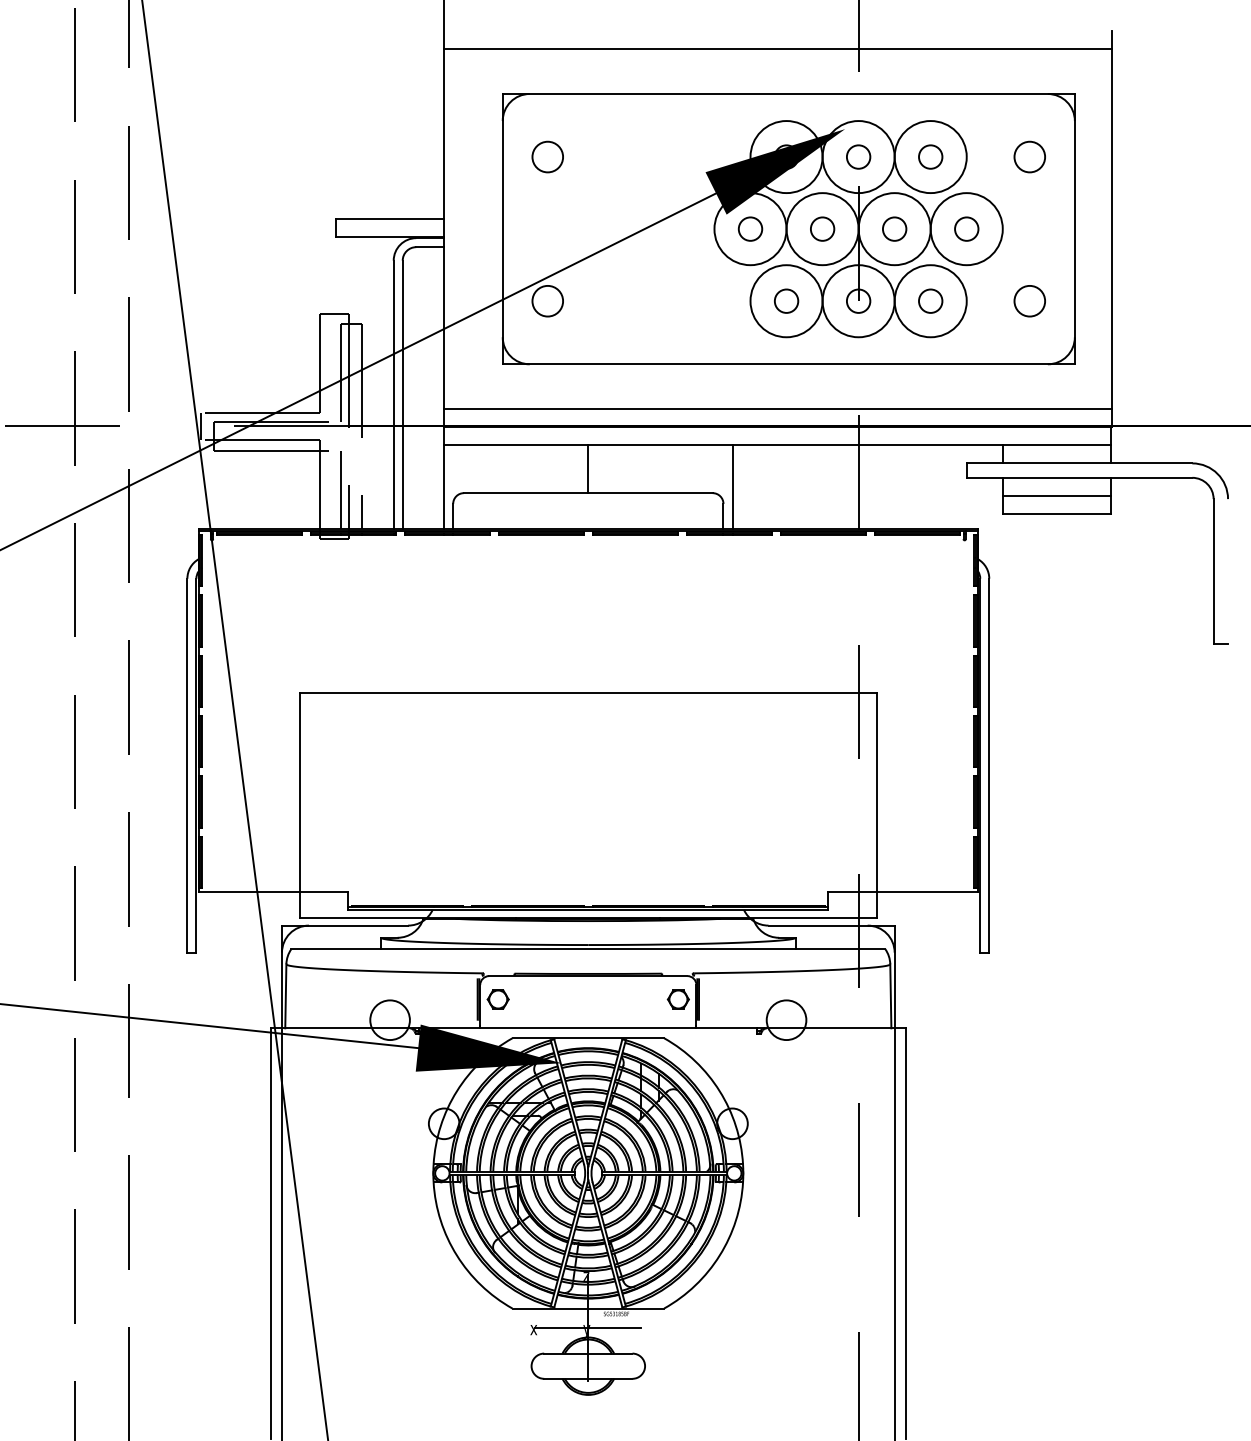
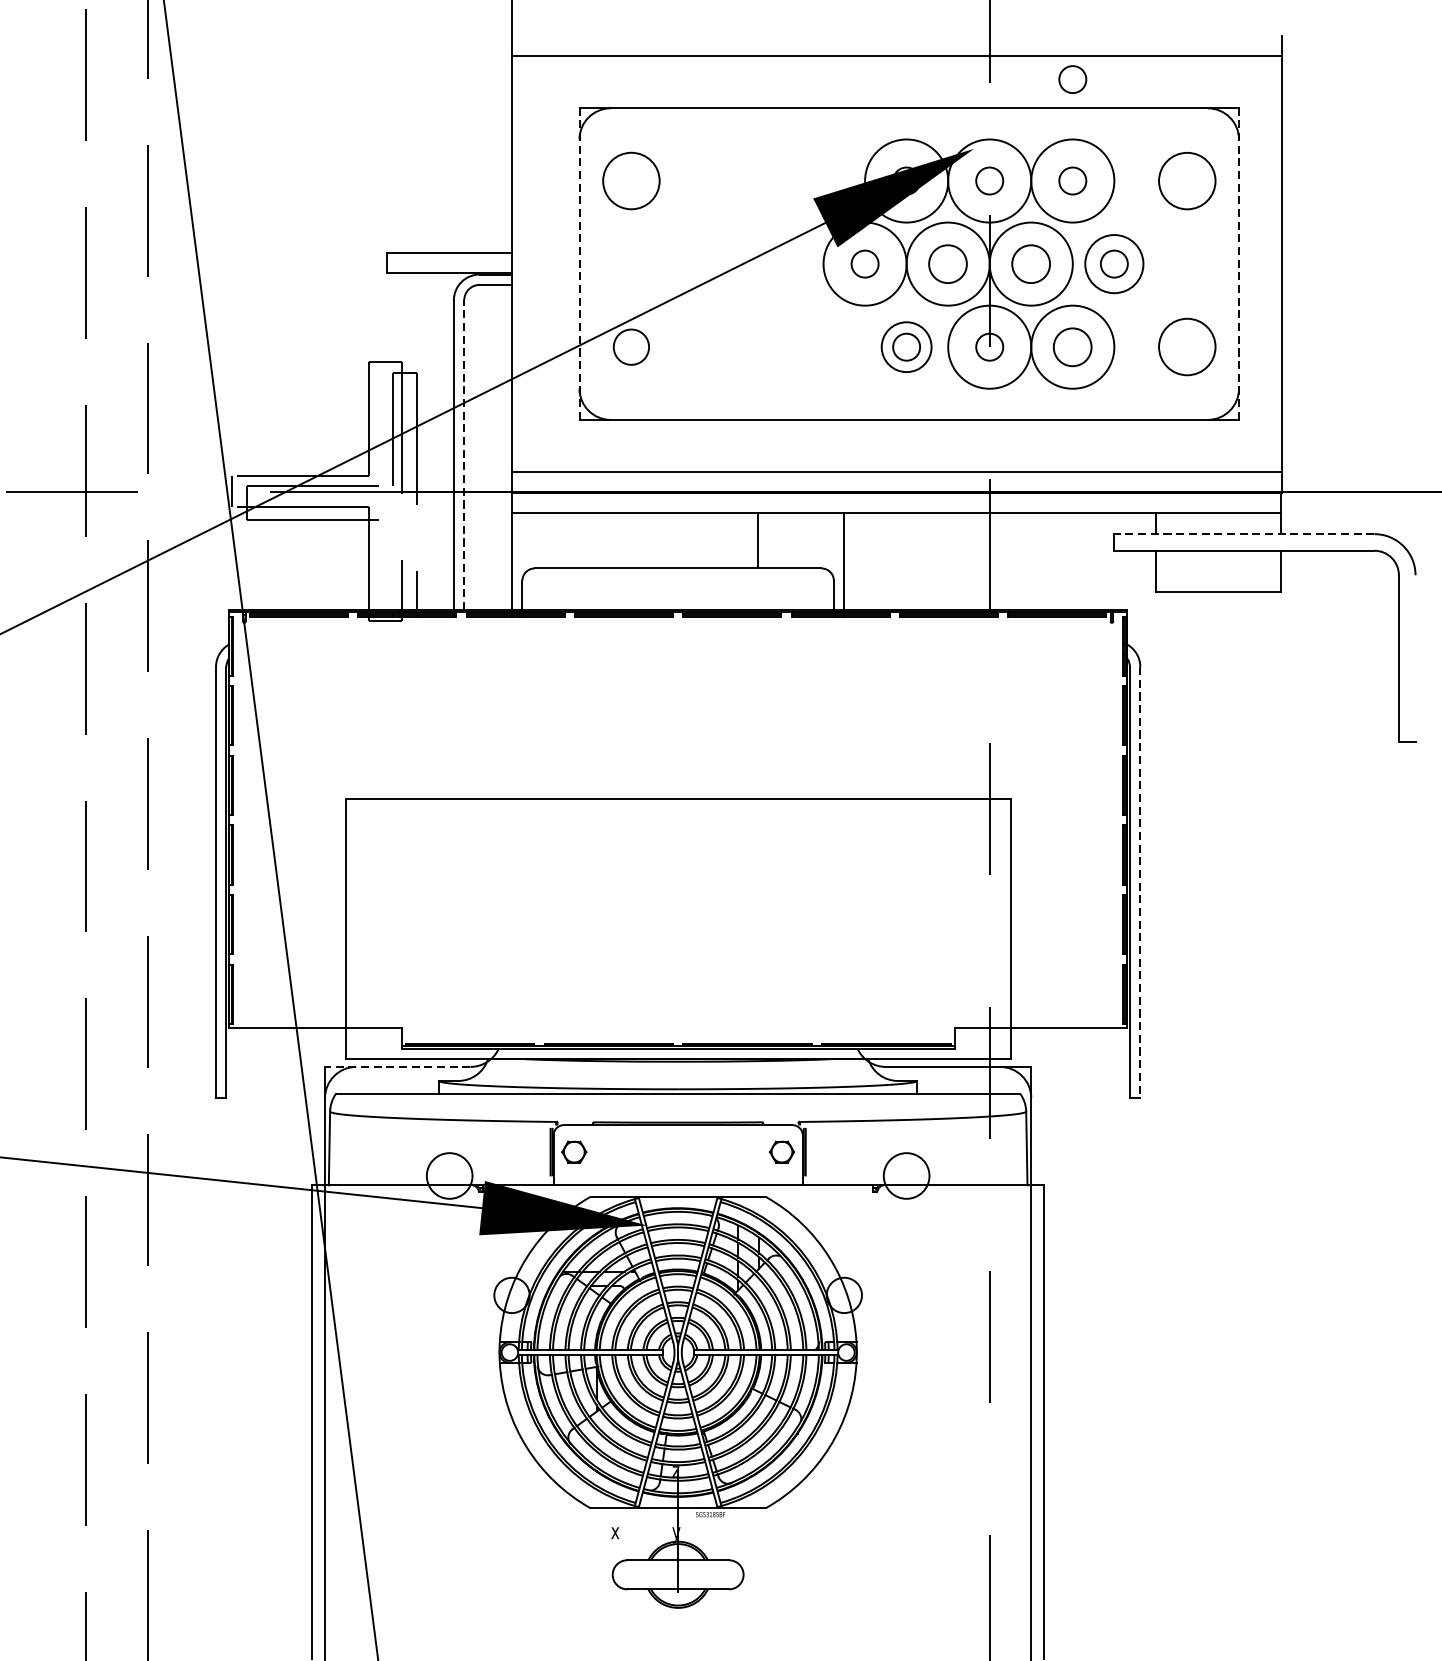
circle: (930, 68) -> (1072, 78), added
circle: (547, 156) -> (631, 180), size x1.6
circle: (1029, 156) -> (1186, 180), size x1.6
line: (502, 228) -> (579, 263), solid -> dashed
circle: (822, 228) -> (948, 263), size x1.4
circle: (894, 228) -> (1031, 263), size x1.4
line: (1074, 228) -> (1238, 263), solid -> dashed
circle: (966, 229) -> (1114, 264), size x0.7
circle: (930, 300) -> (1072, 346), size x1.4
circle: (786, 301) -> (906, 347), size x0.6
circle: (1029, 301) -> (1186, 347), size x1.6
line: (402, 394) -> (463, 454), solid -> dashed
line: (1079, 463) -> (1244, 534), solid -> dashed
line: (588, 469) -> (757, 541), moved
line: (340, 489) -> (392, 564), removed
line: (1056, 495) -> (1217, 571), removed
line: (989, 765) -> (1140, 882), solid -> dashed
line: (344, 925) -> (397, 1066), solid -> dashed
line: (588, 1328) -> (678, 1531), removed

